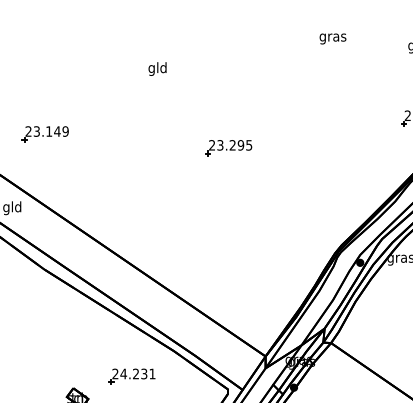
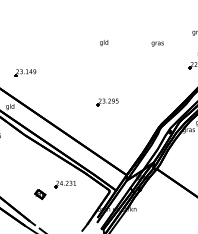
text: (332, 37) -> (157, 43), moved
text: (158, 70) -> (104, 43), moved
part: (228, 148) -> (107, 102), moved

